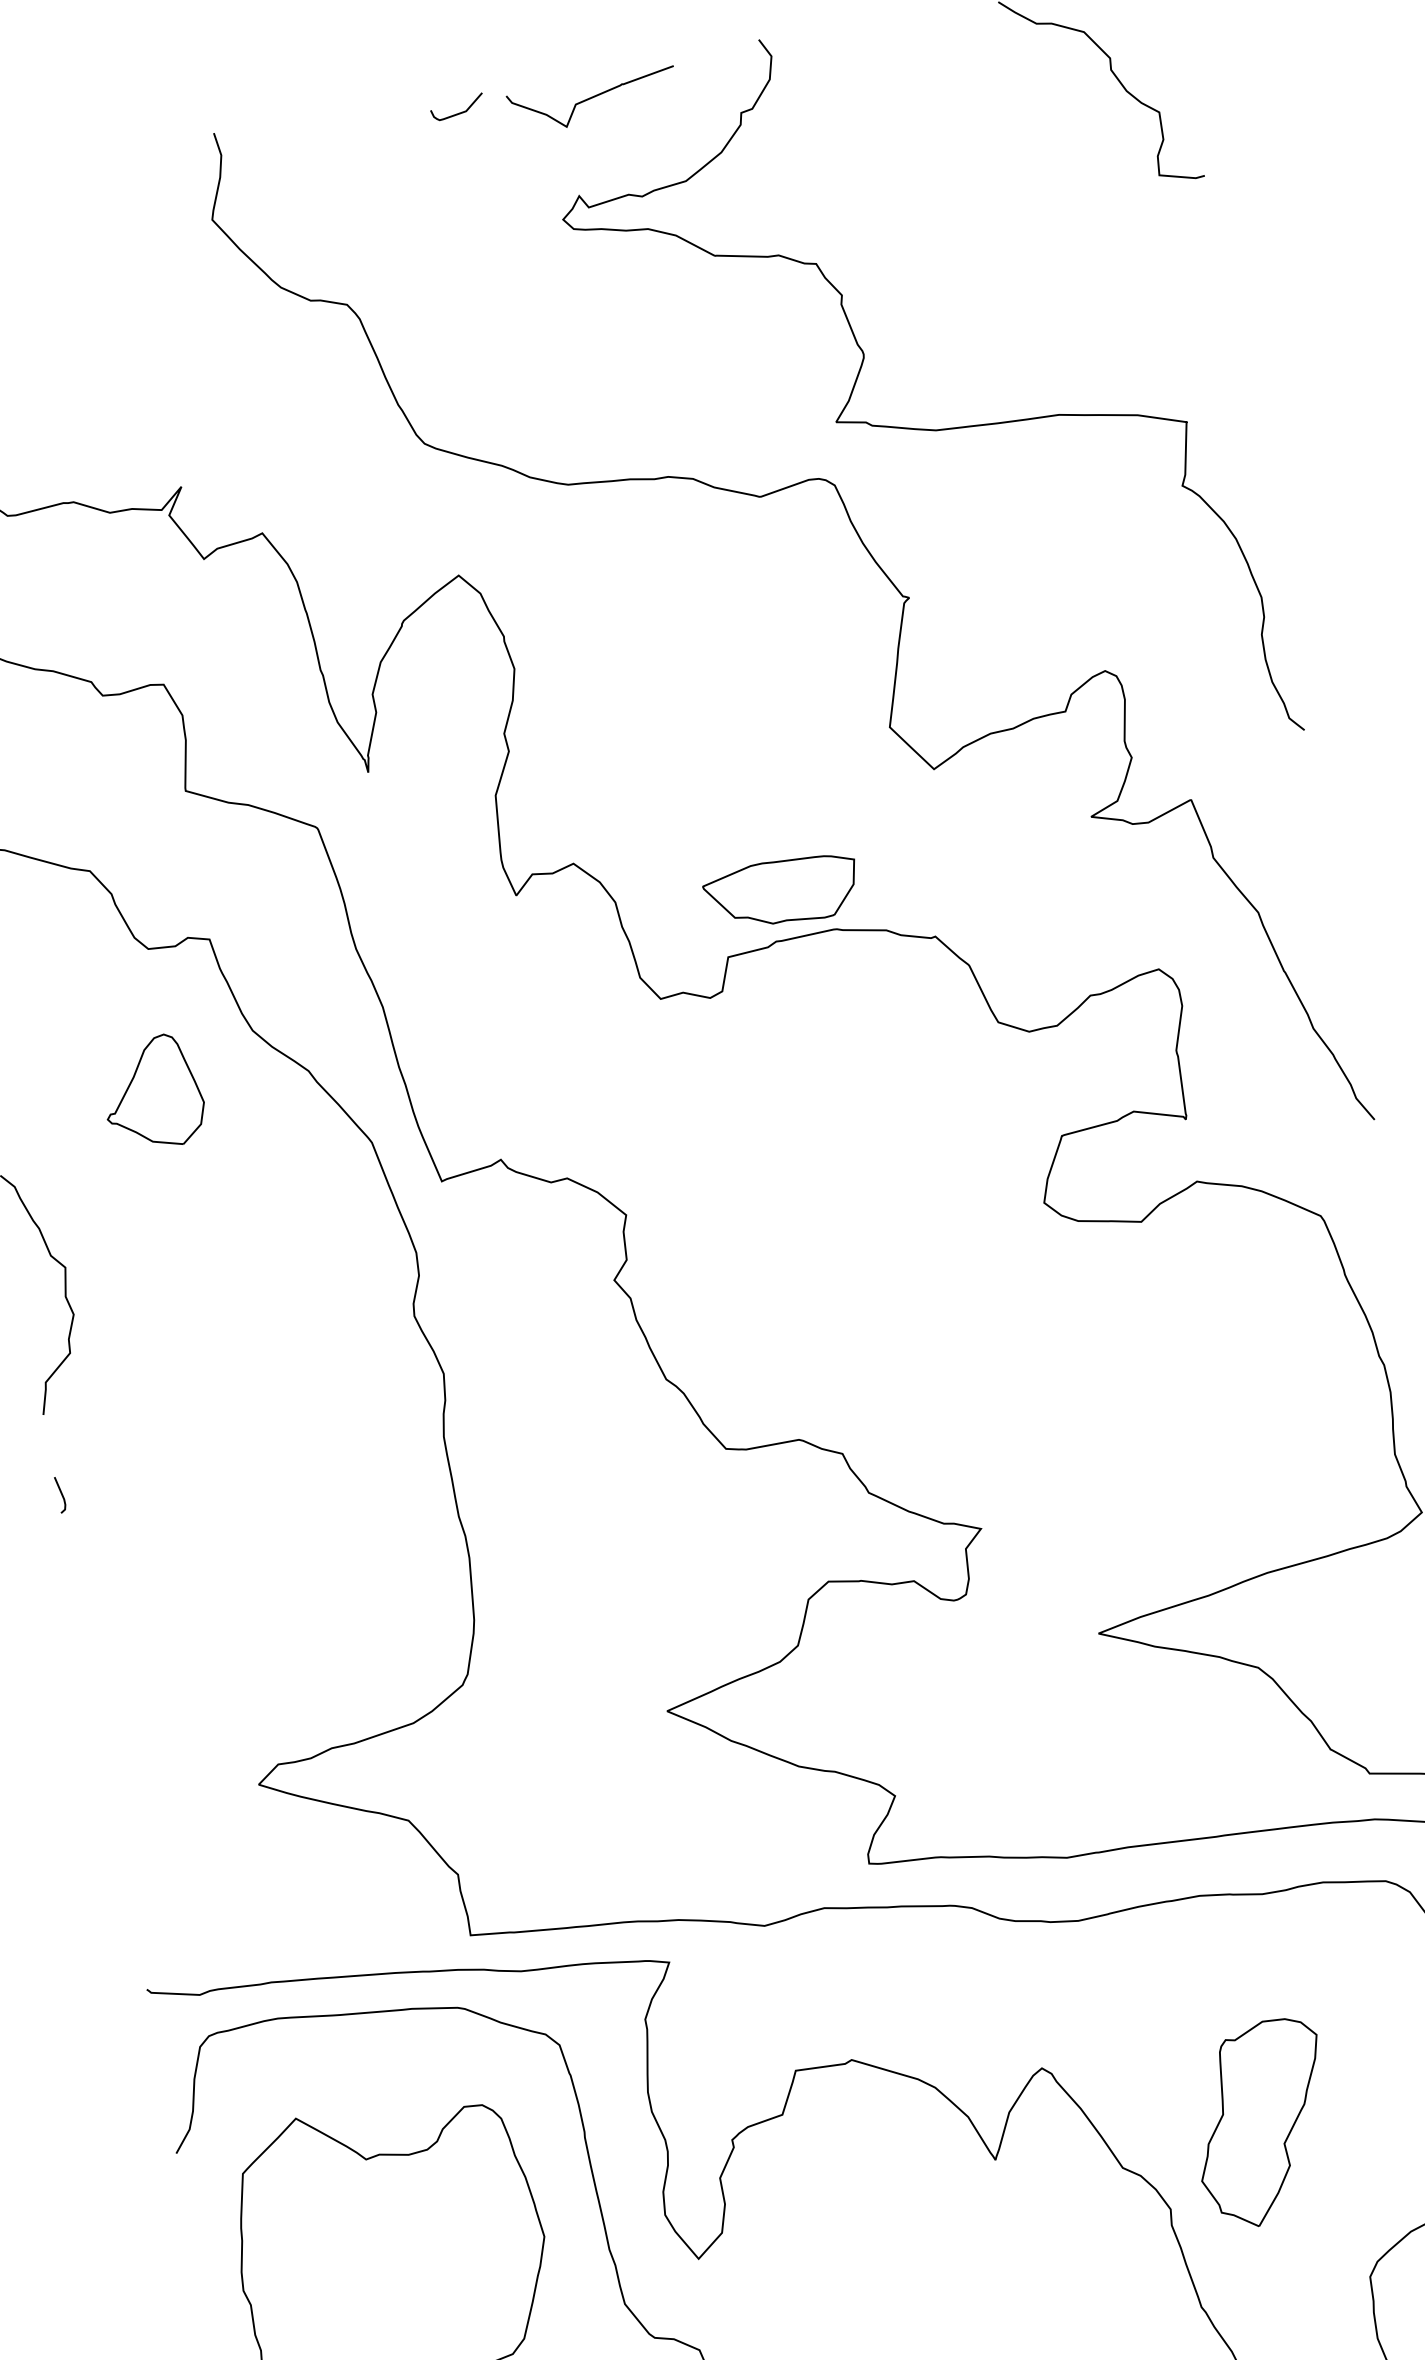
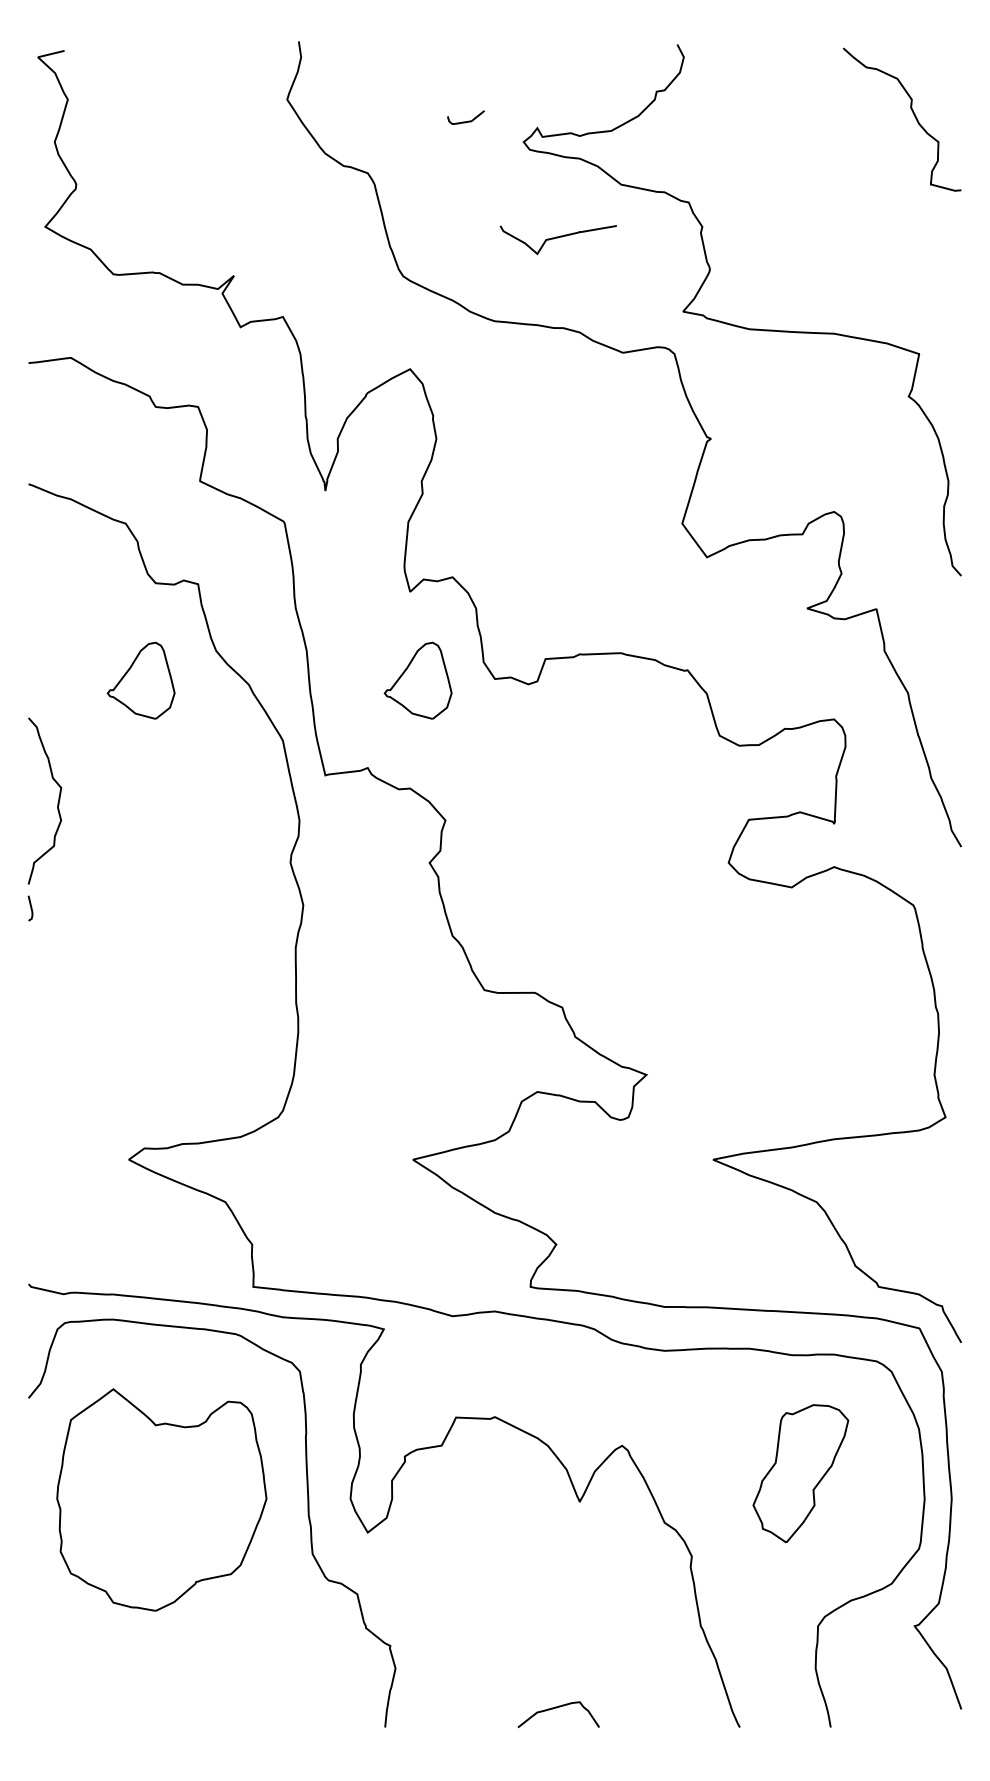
curve: (591, 99) -> (557, 238), moved
curve: (457, 113) -> (465, 121), moved
part: (781, 891) -> (589, 621), removed
part: (549, 1021) -> (417, 680), added
line: (60, 1495) -> (30, 908), moved
part: (1261, 2123) -> (800, 1473), moved

